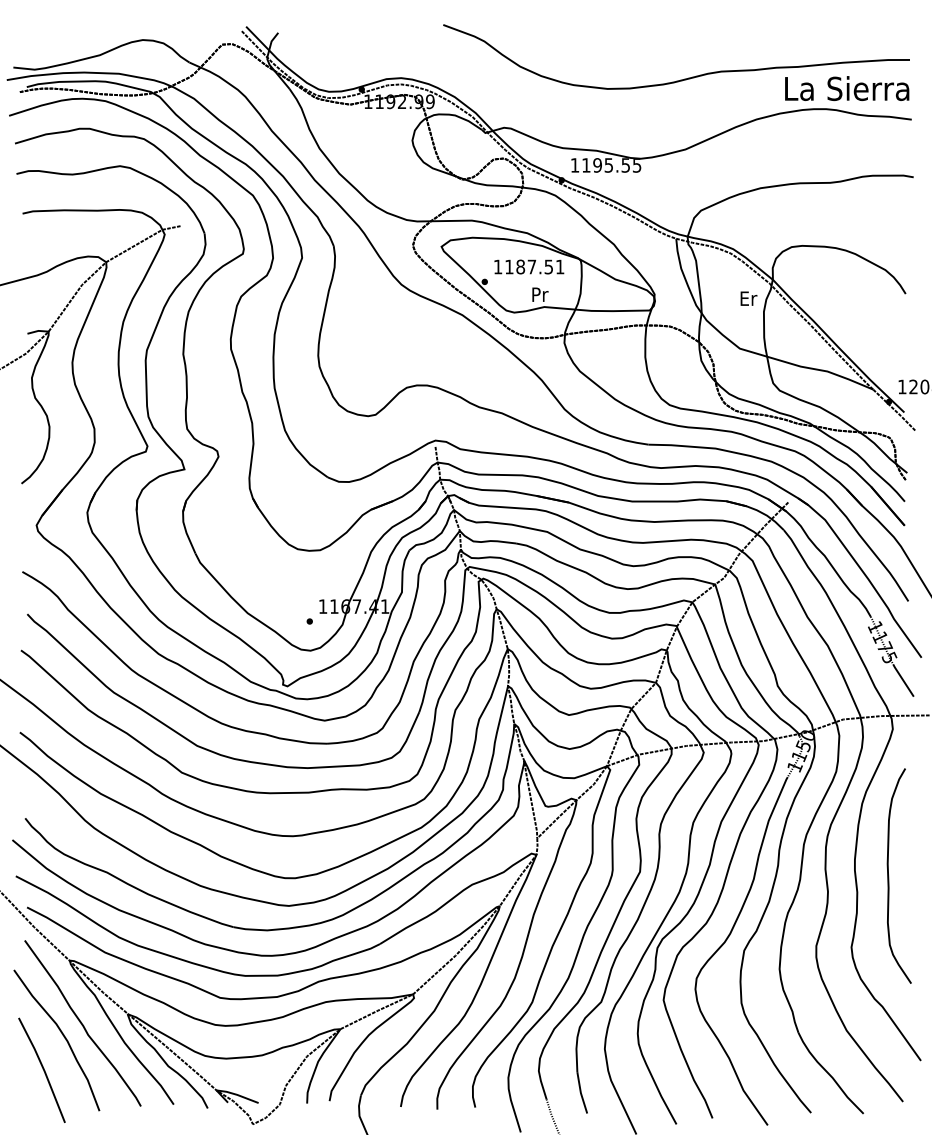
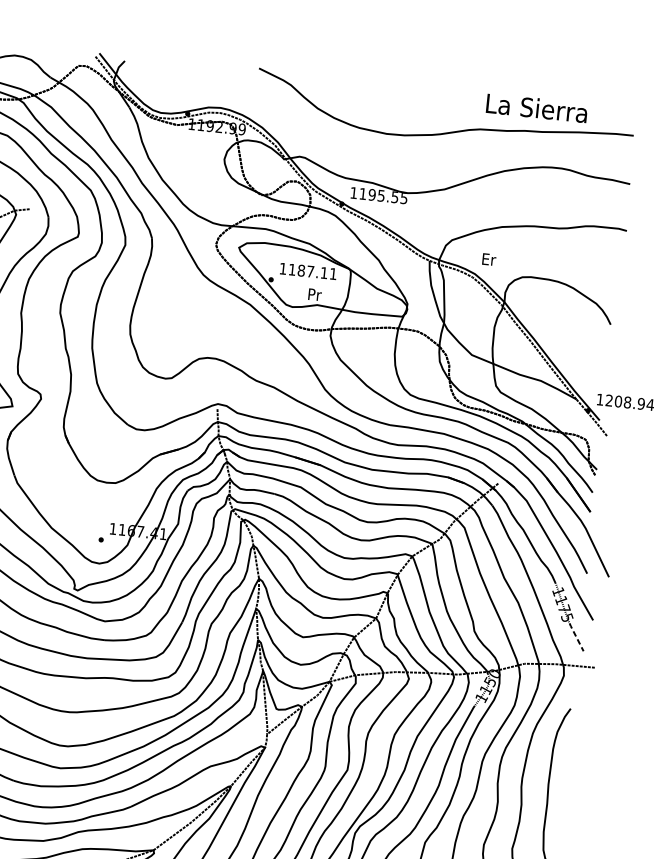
text: (847, 88) -> (537, 108), moved
text: (548, 266) -> (324, 272), 1187.51 -> 1187.11
text: (748, 298) -> (488, 259), moved
line: (903, 680) -> (576, 637), solid -> dashed

